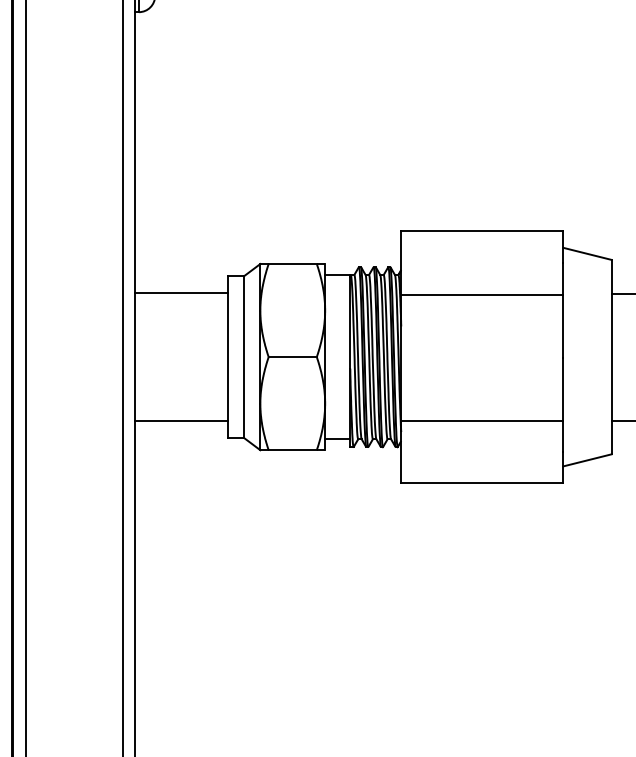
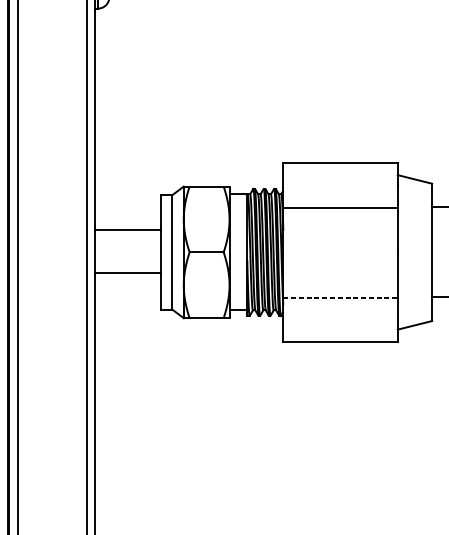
line: (181, 292) -> (128, 229), moved
line: (181, 421) -> (128, 273), moved
line: (482, 421) -> (340, 297), solid -> dashed

